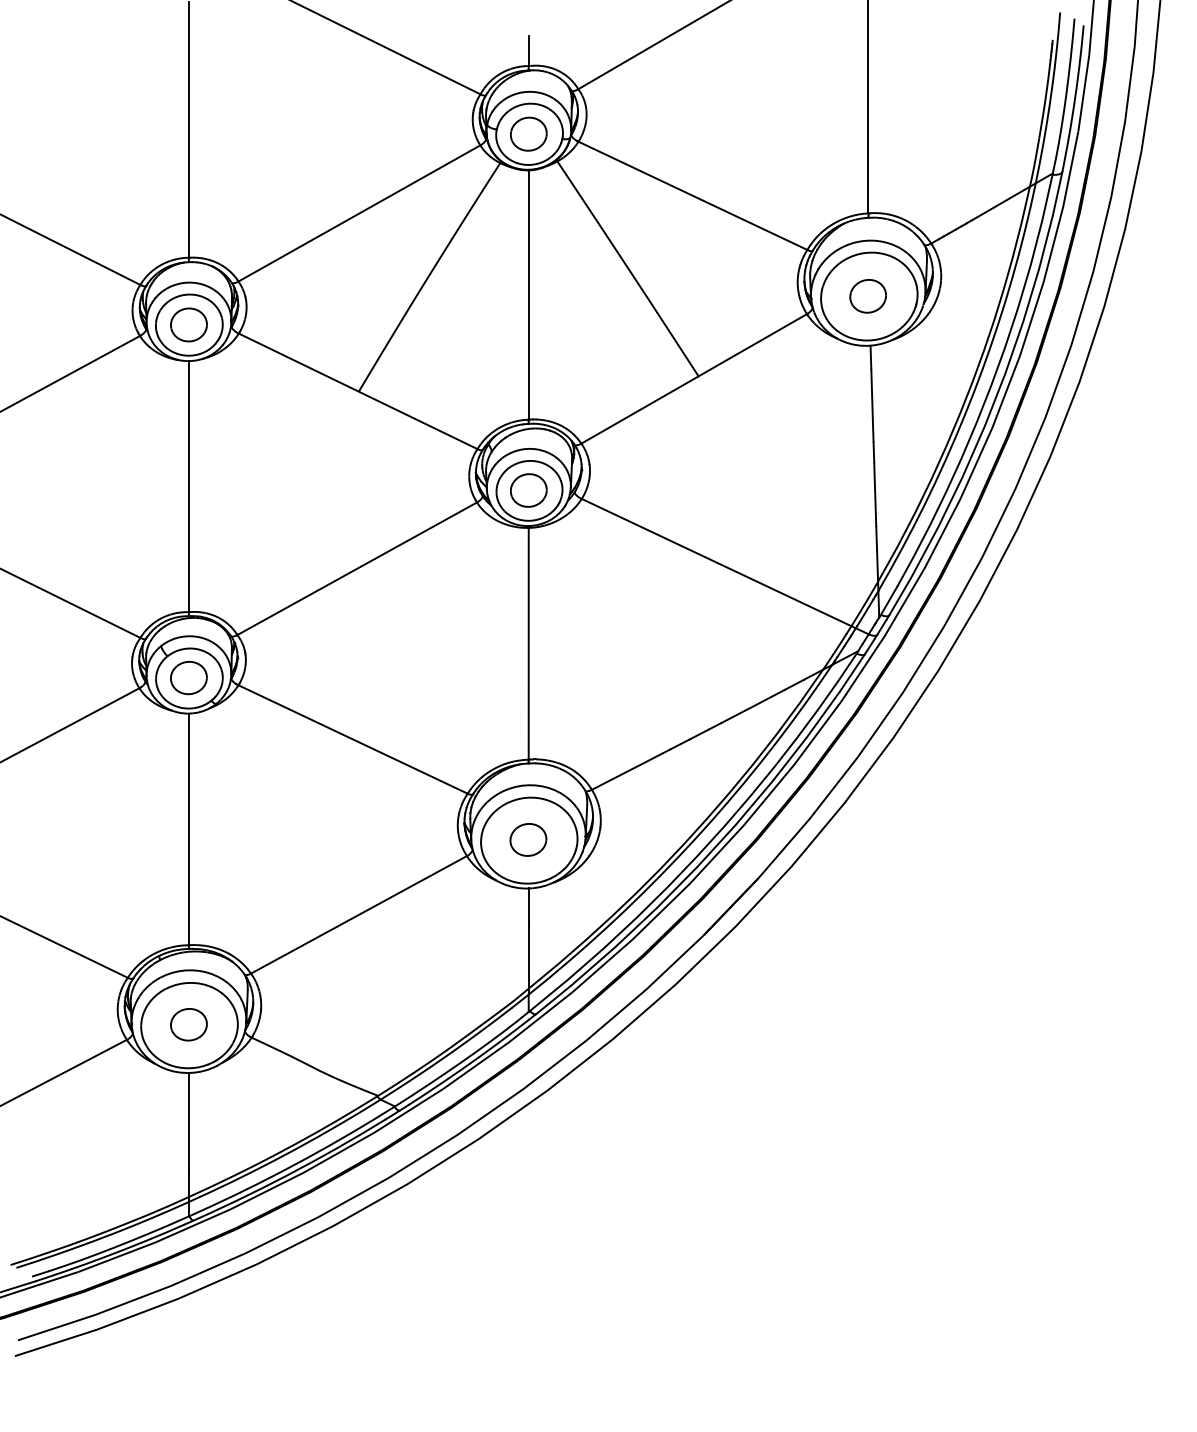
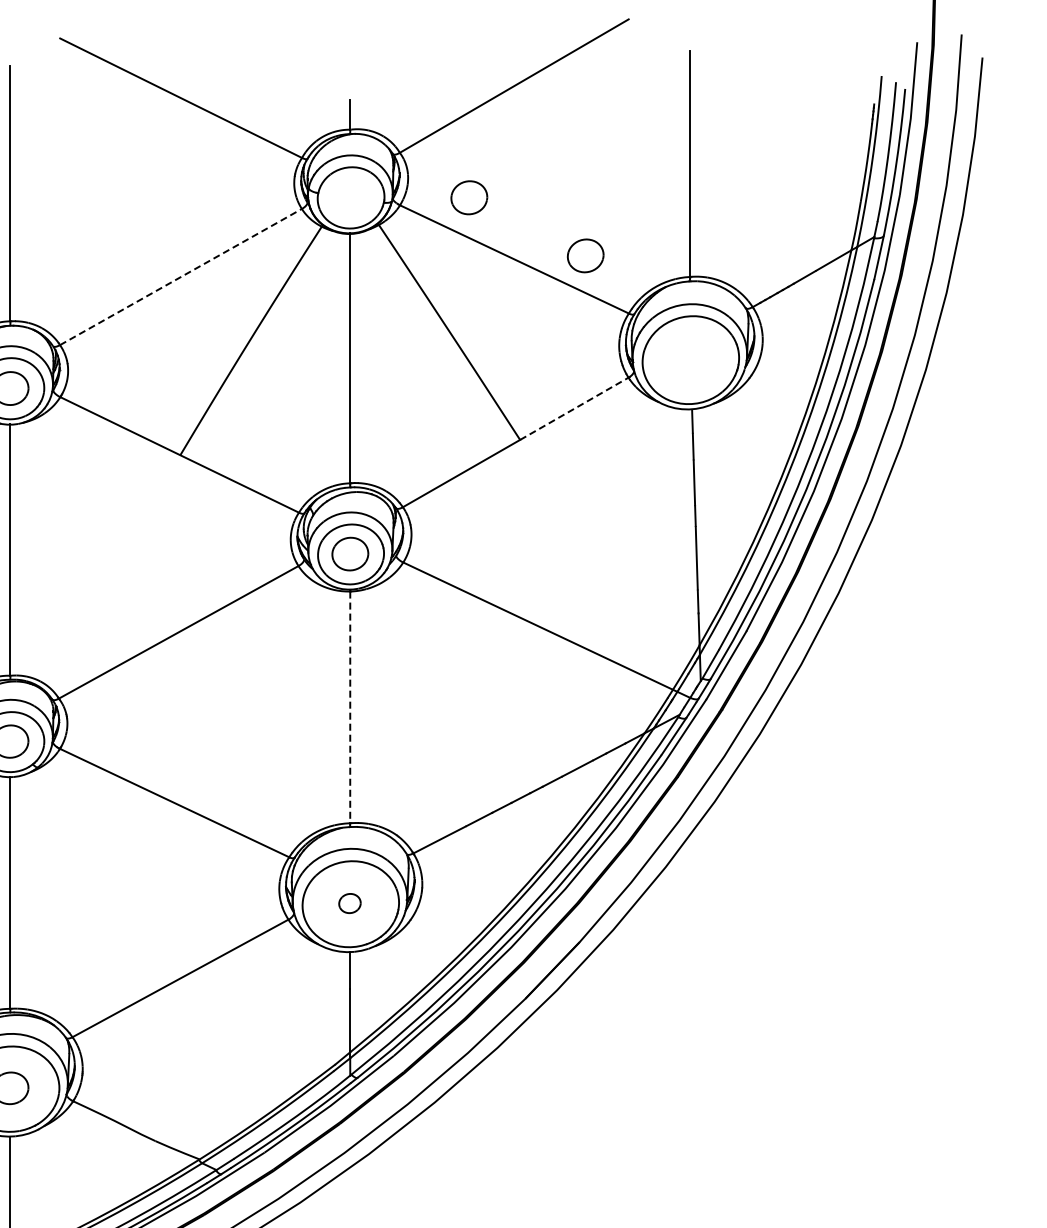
part: (528, 133) -> (469, 197), moved
line: (359, 213) -> (181, 277), solid -> dashed
part: (867, 296) -> (585, 256), moved
line: (753, 344) -> (575, 408), solid -> dashed
line: (528, 643) -> (350, 707), solid -> dashed
part: (528, 839) -> (350, 903), size x0.6

